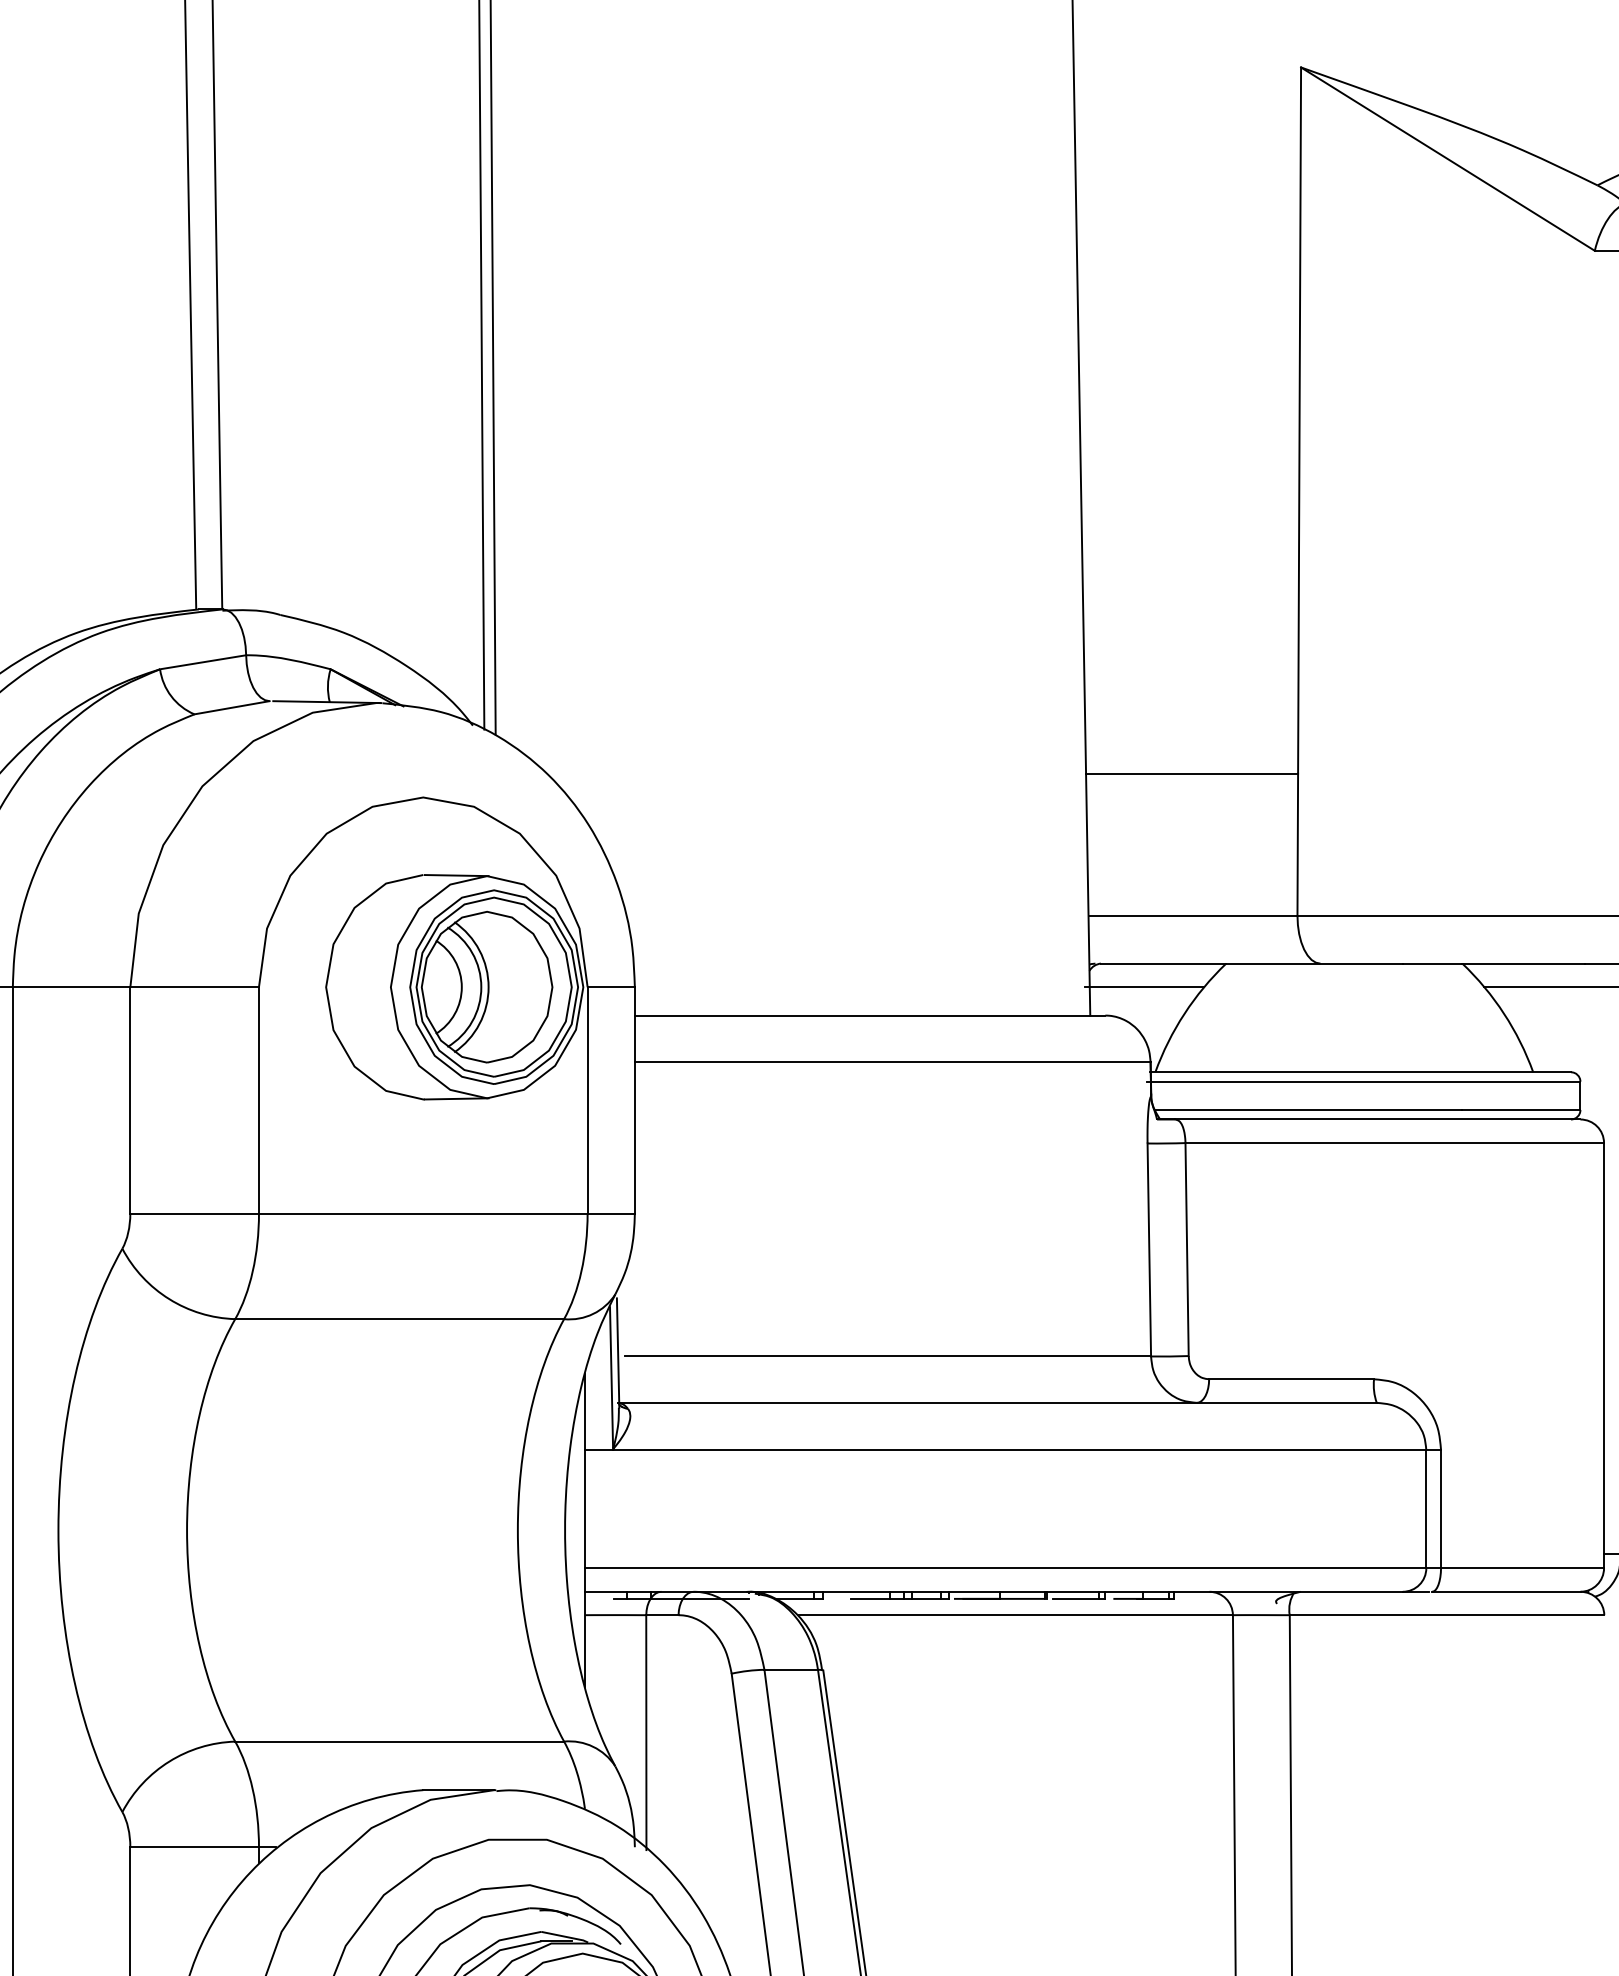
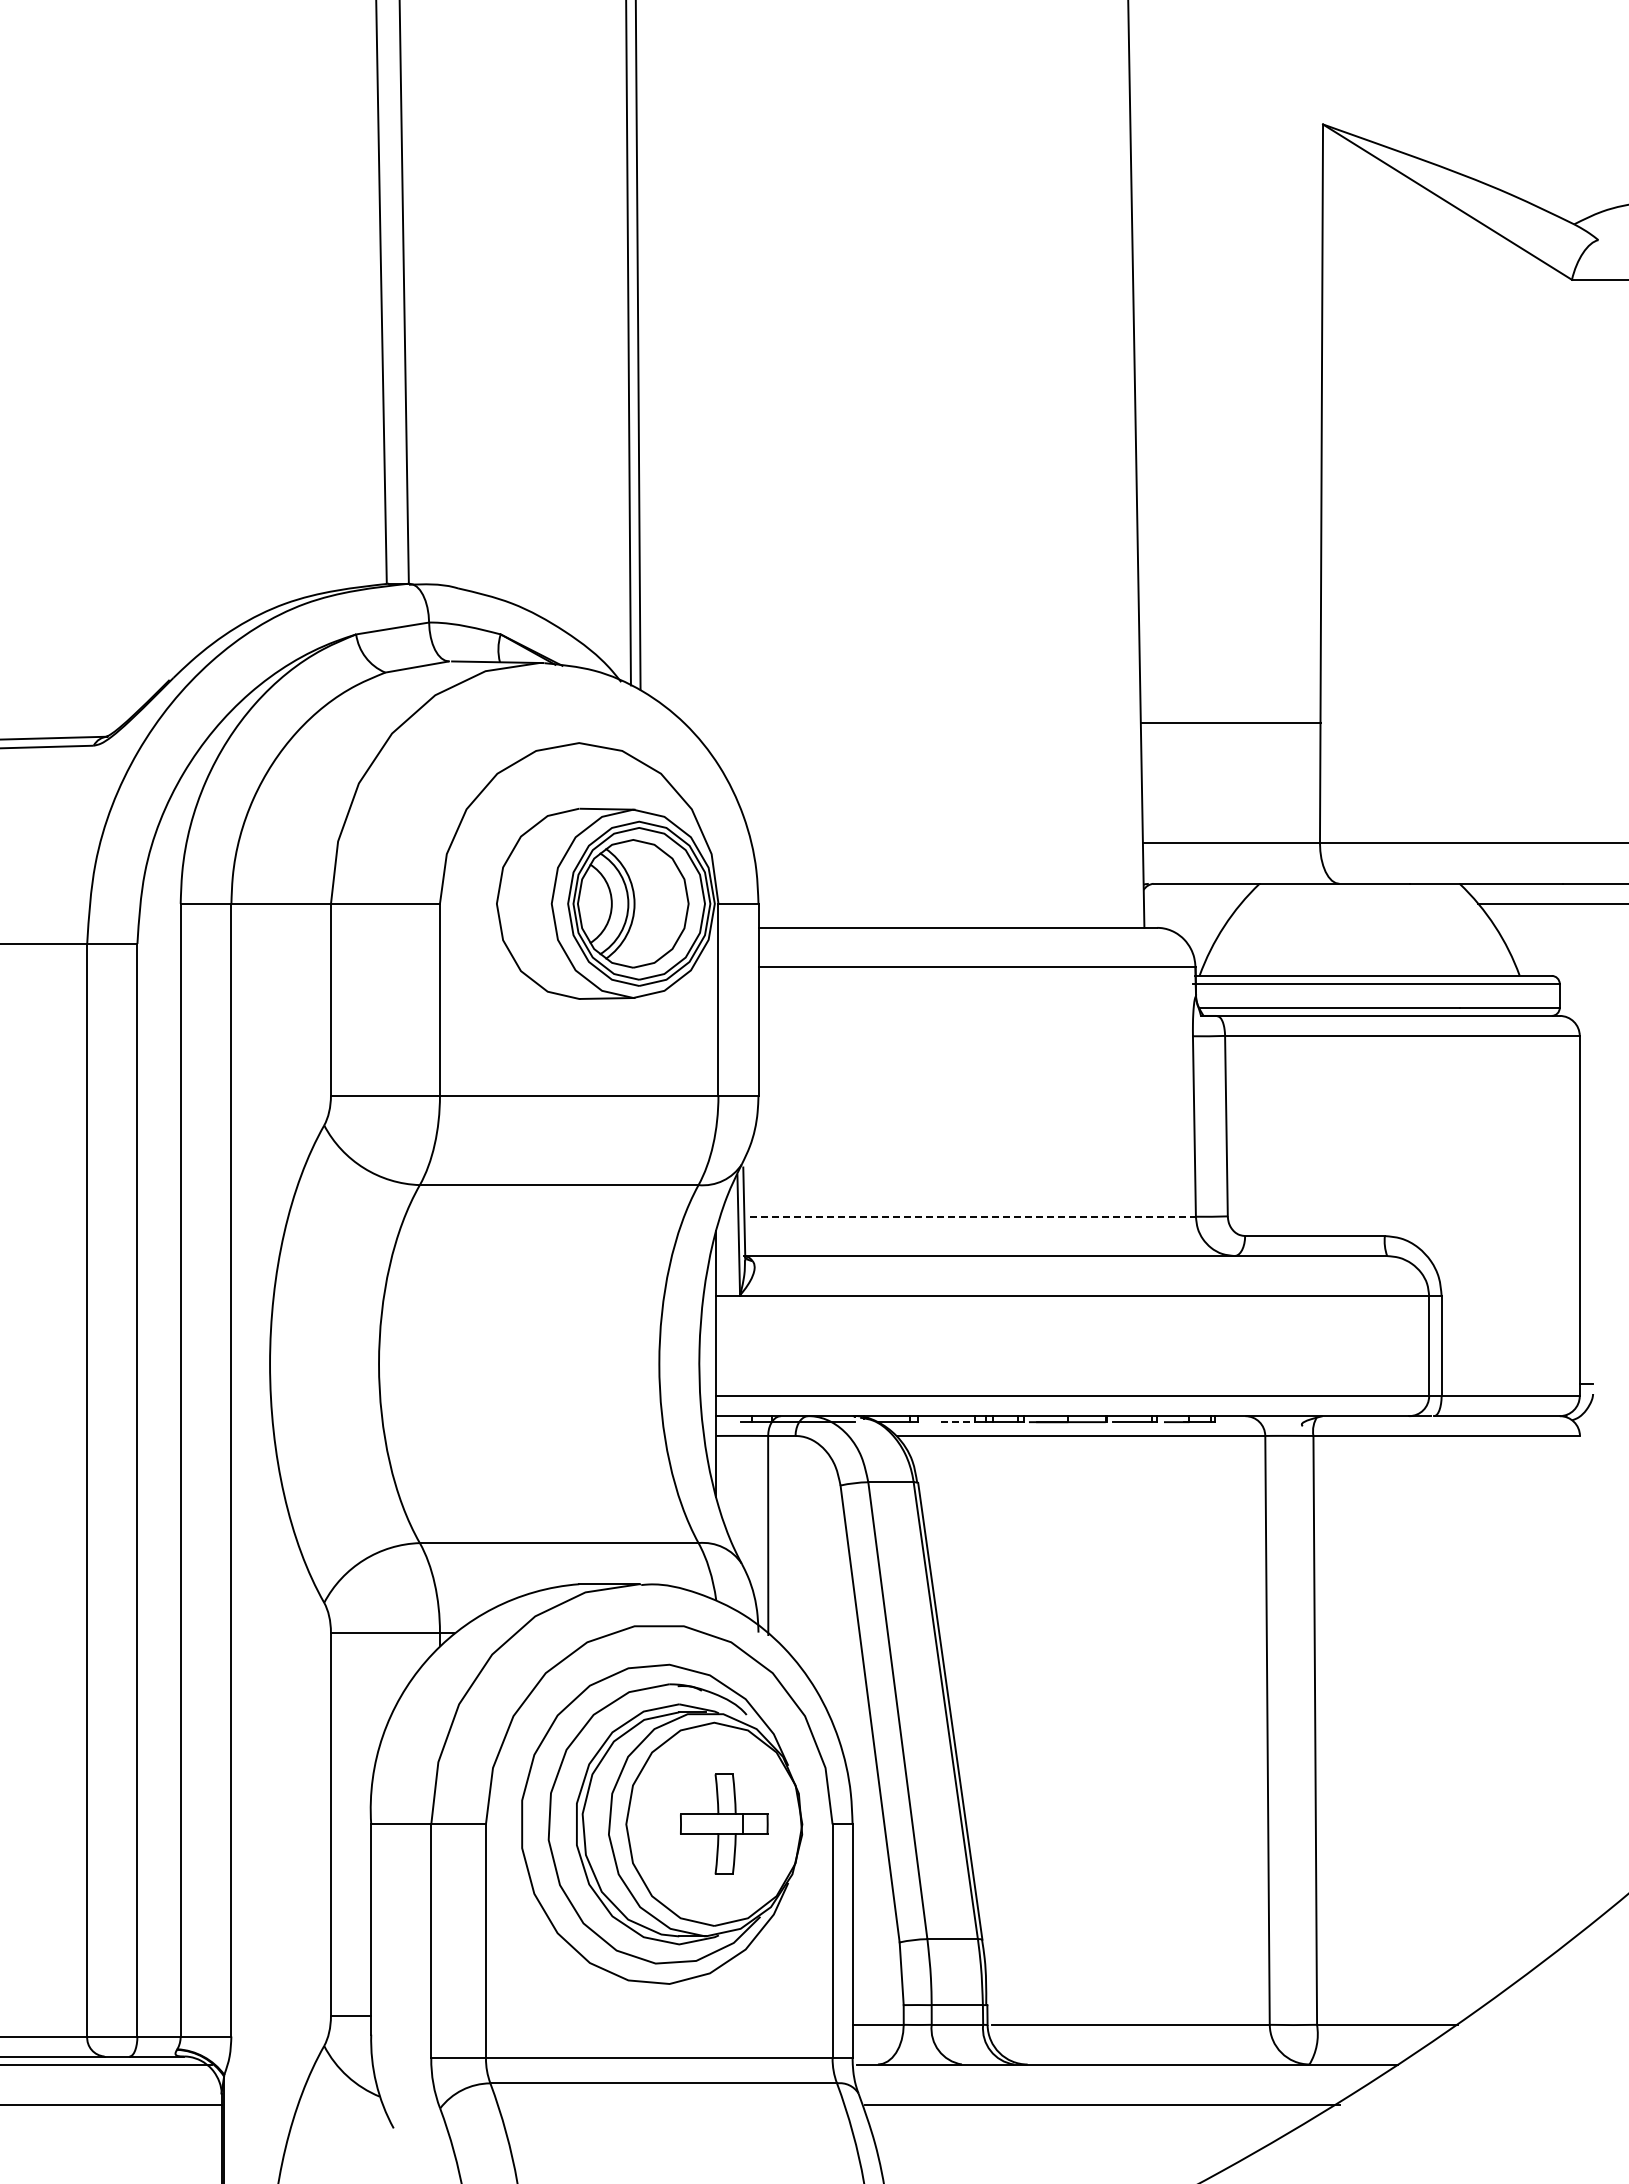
line: (1144, 986) -> (1190, 903), removed
line: (888, 1356) -> (973, 1216), solid -> dashed
line: (869, 1599) -> (957, 1422), solid -> dashed

